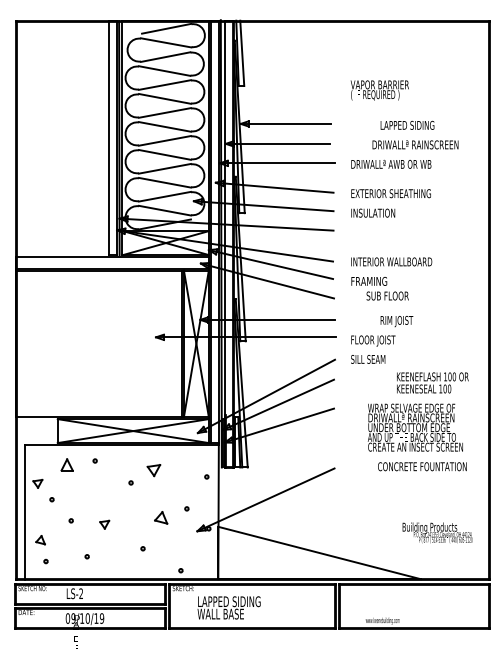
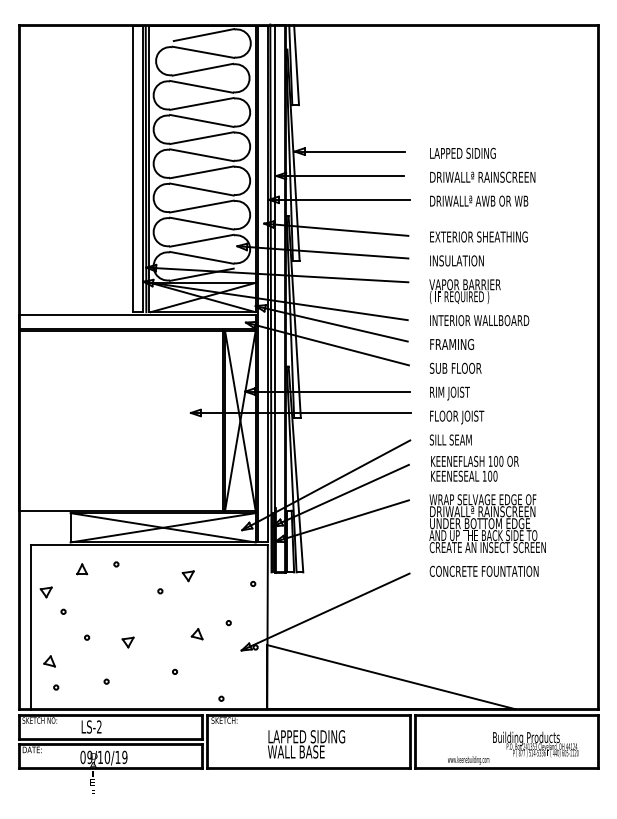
text: (379, 90) -> (464, 291), moved
text: (407, 124) -> (462, 152), moved
text: (415, 144) -> (482, 176), moved
text: (387, 295) -> (455, 367), moved
text: (396, 321) -> (449, 393), moved
text: (432, 382) -> (474, 468), moved
text: (415, 427) -> (487, 523), moved
part: (67, 465) -> (82, 569), size x0.71
text: (421, 465) -> (483, 570), moved
part: (153, 470) -> (187, 576), size x0.71
part: (160, 518) -> (196, 634), size x0.71
text: (437, 532) -> (535, 744), moved
text: (229, 608) -> (306, 744), moved

